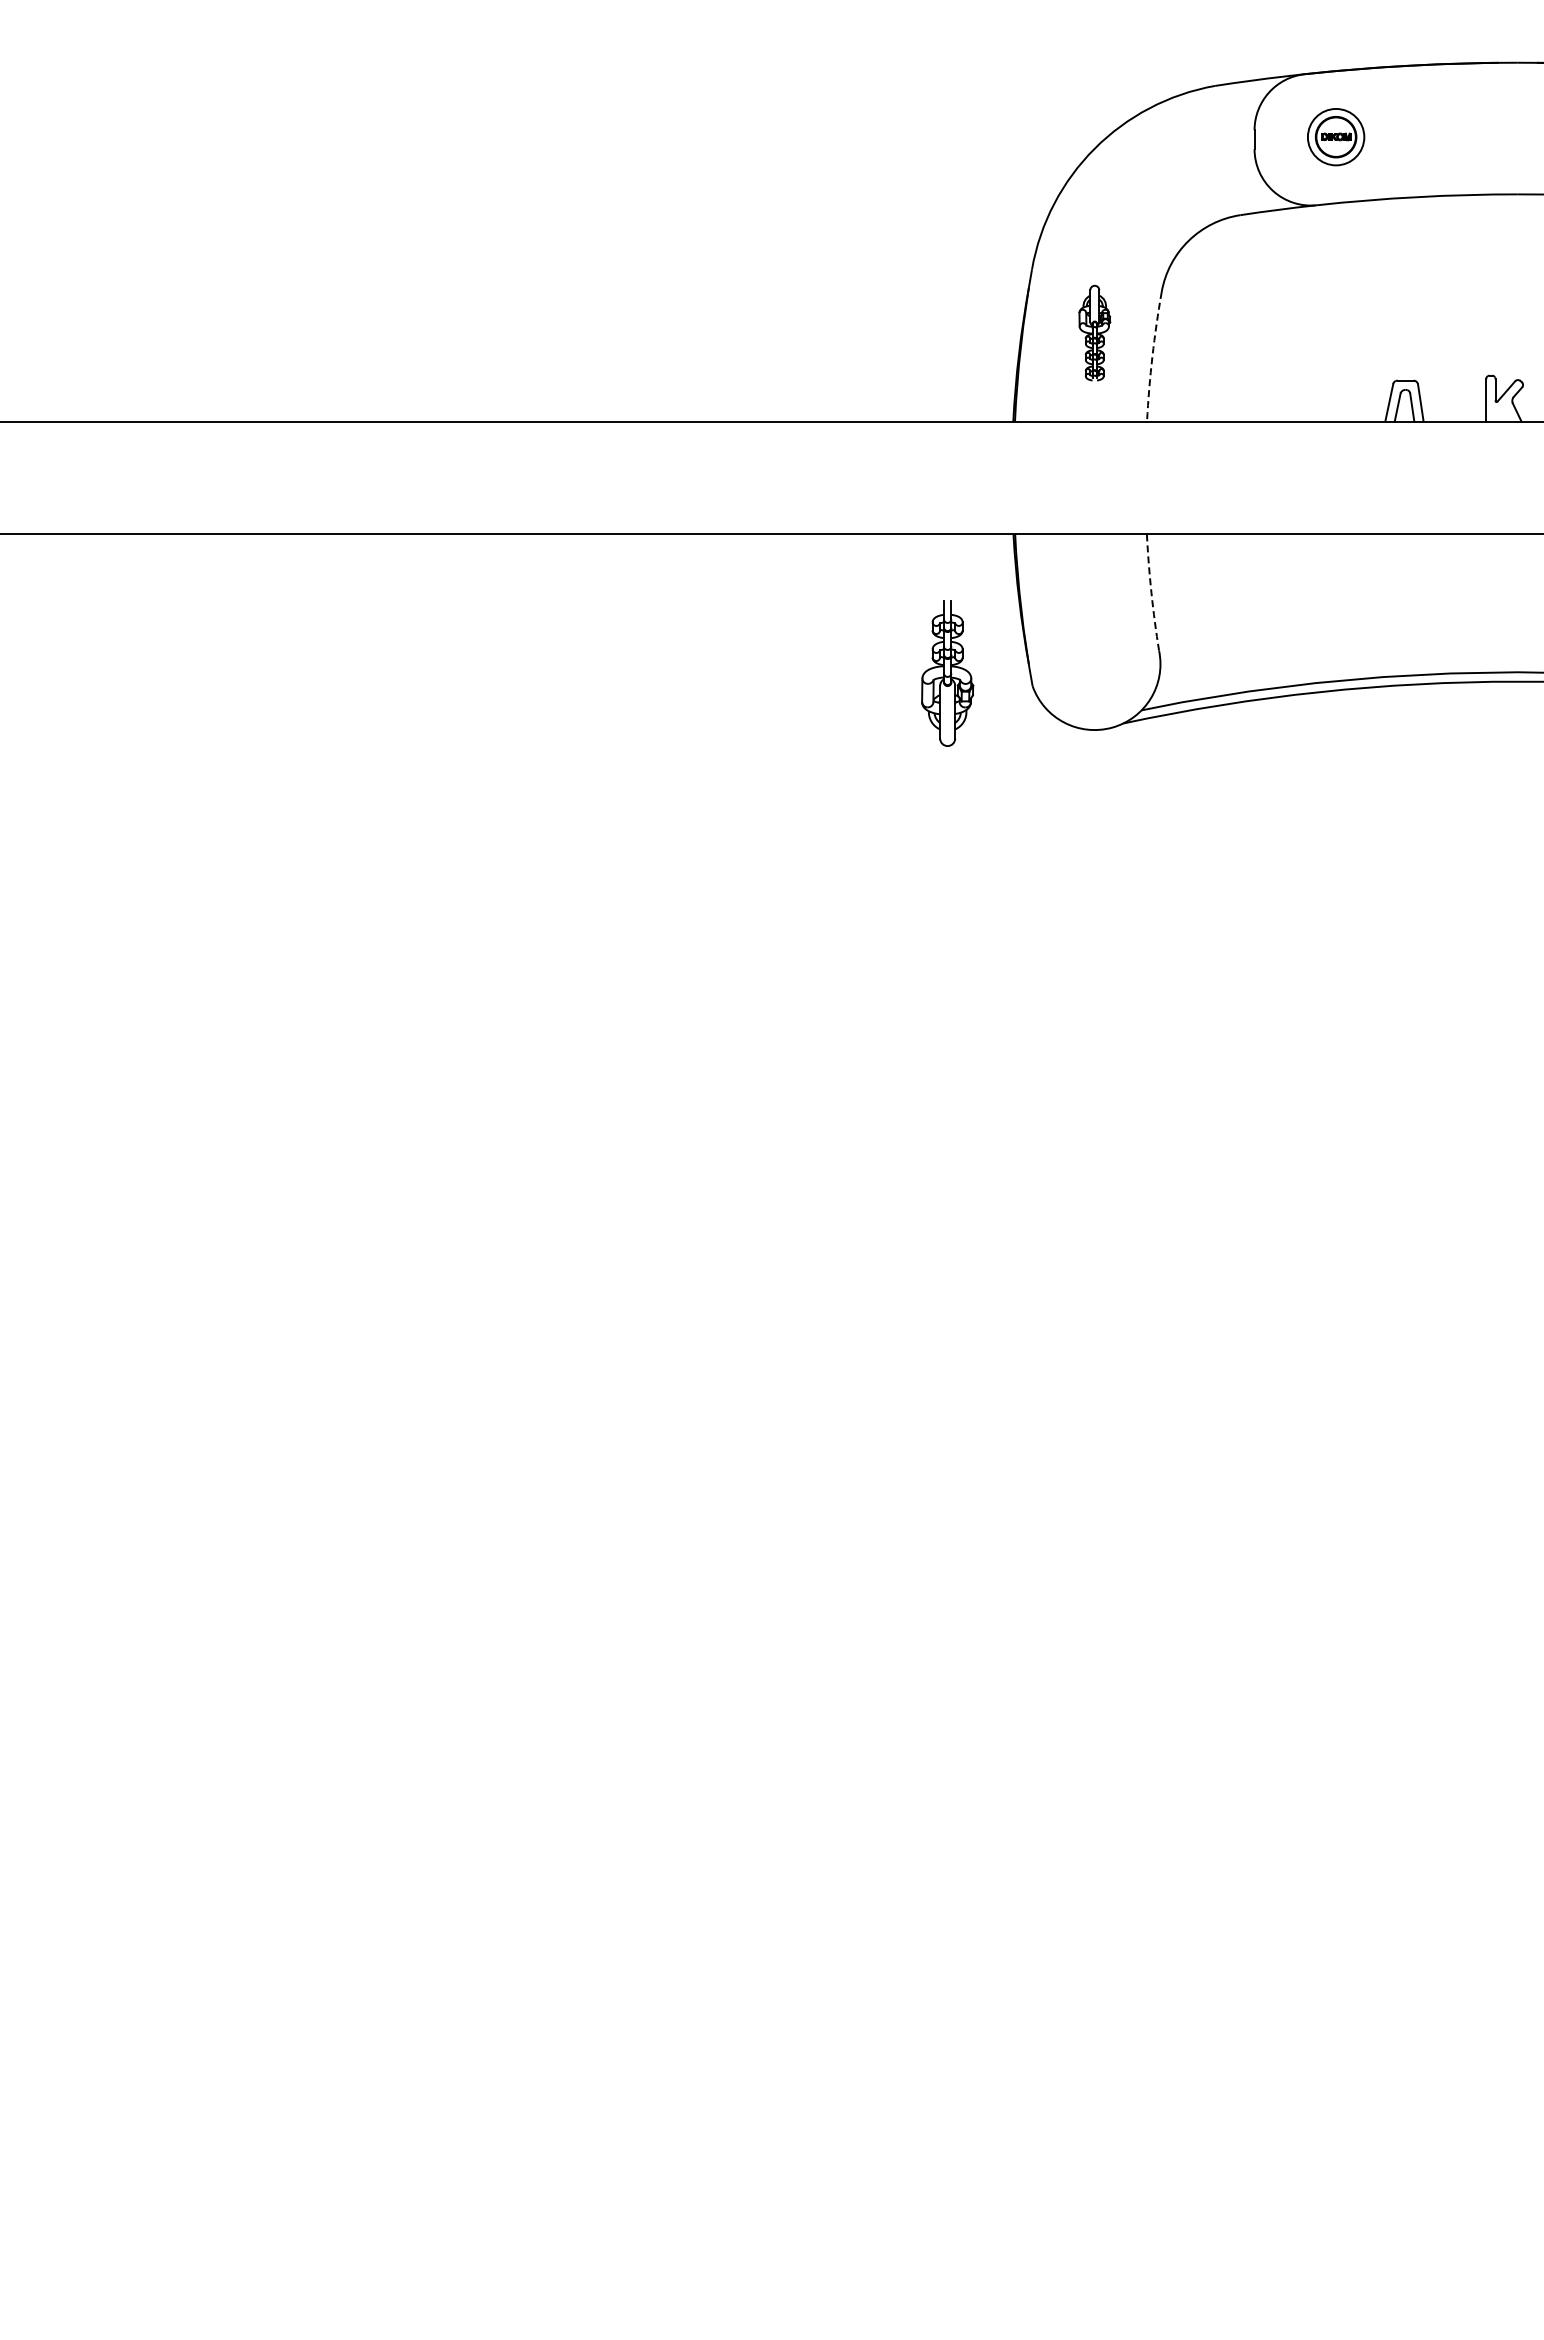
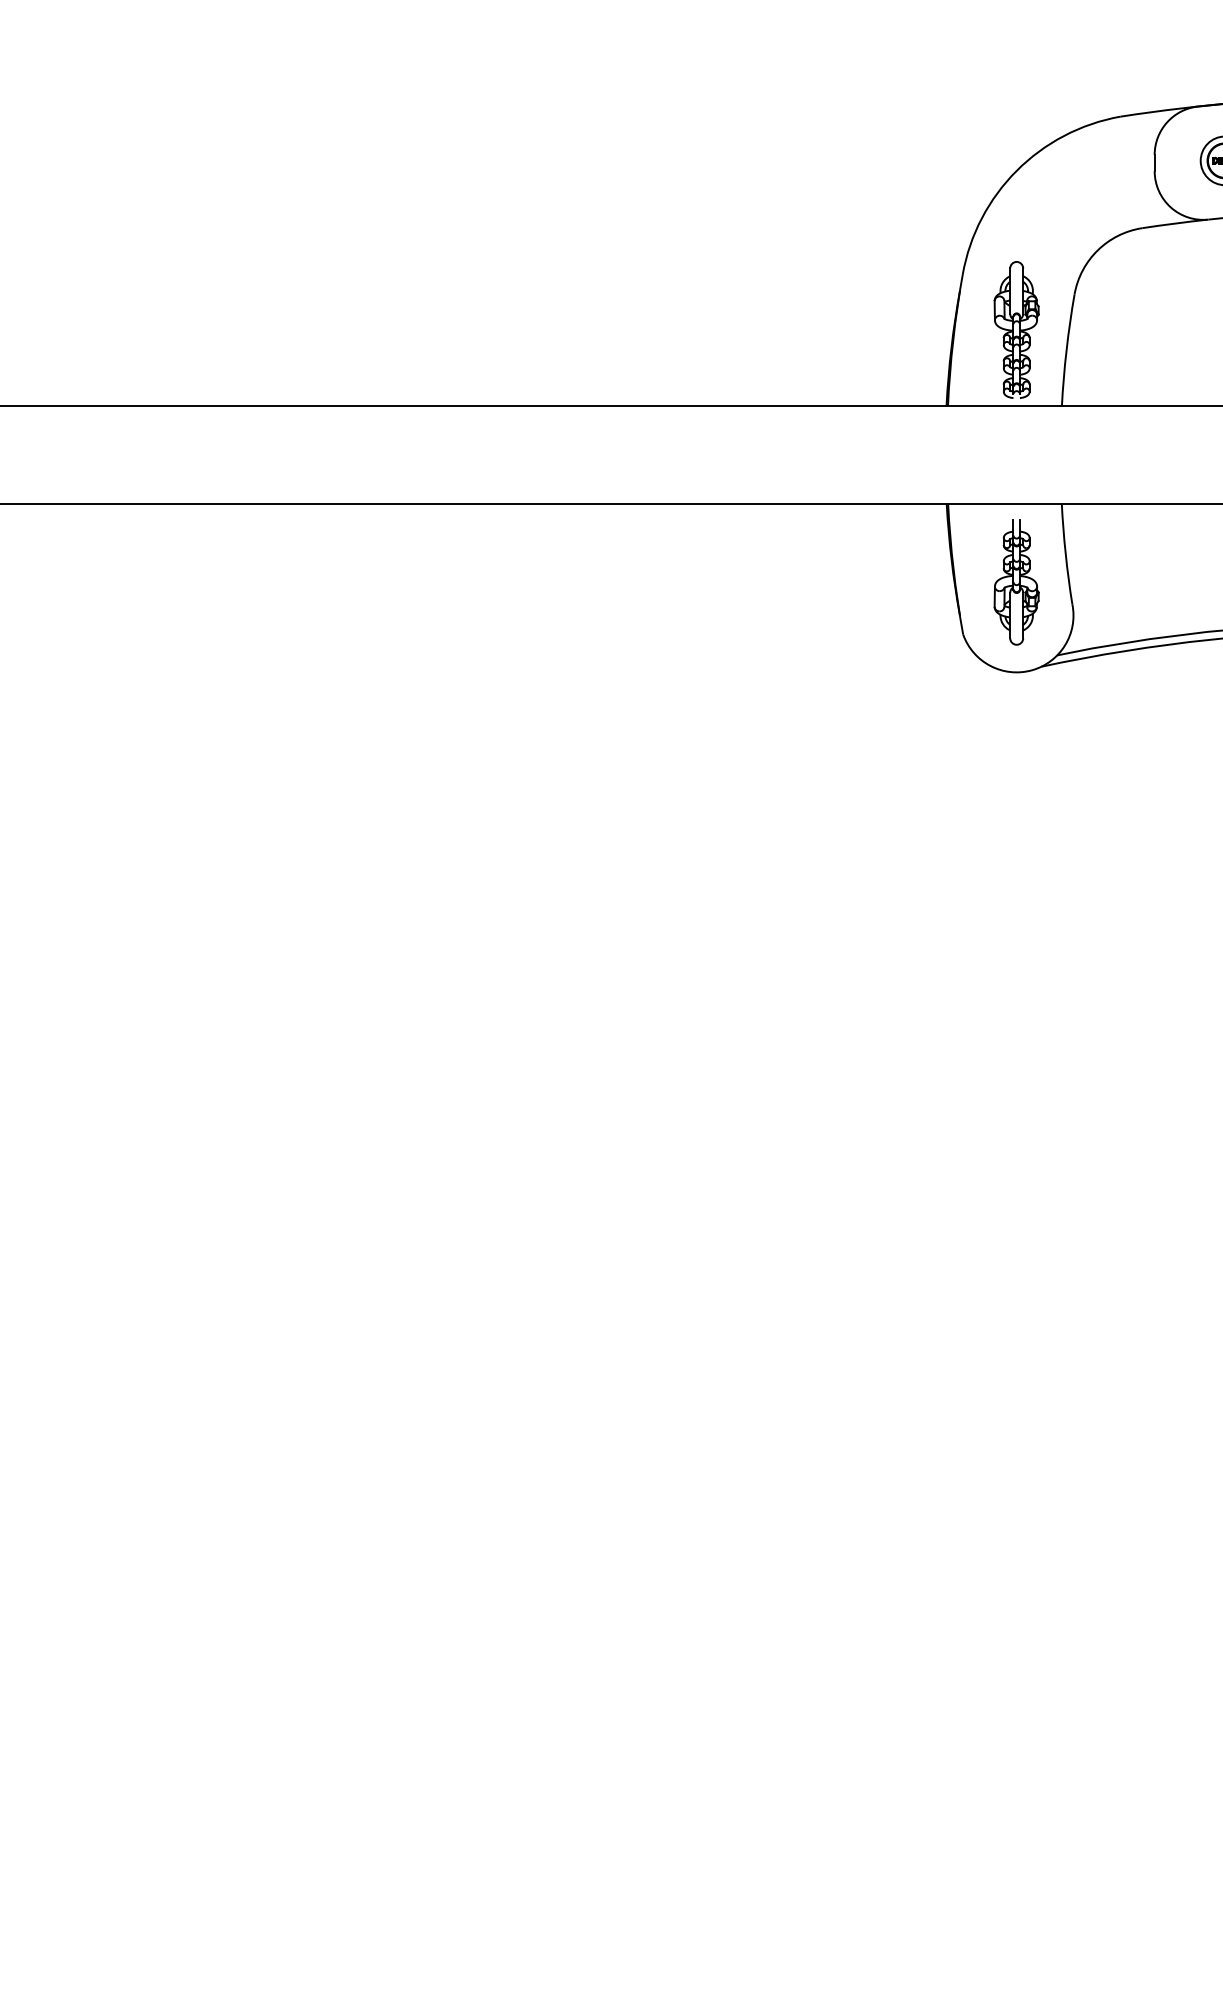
part: (1094, 332) -> (1016, 329), size x1.67
arc: (1152, 356) -> (1066, 350), dashed -> solid
arc: (1151, 592) -> (1065, 553), dashed -> solid
part: (947, 673) -> (1016, 582), moved

